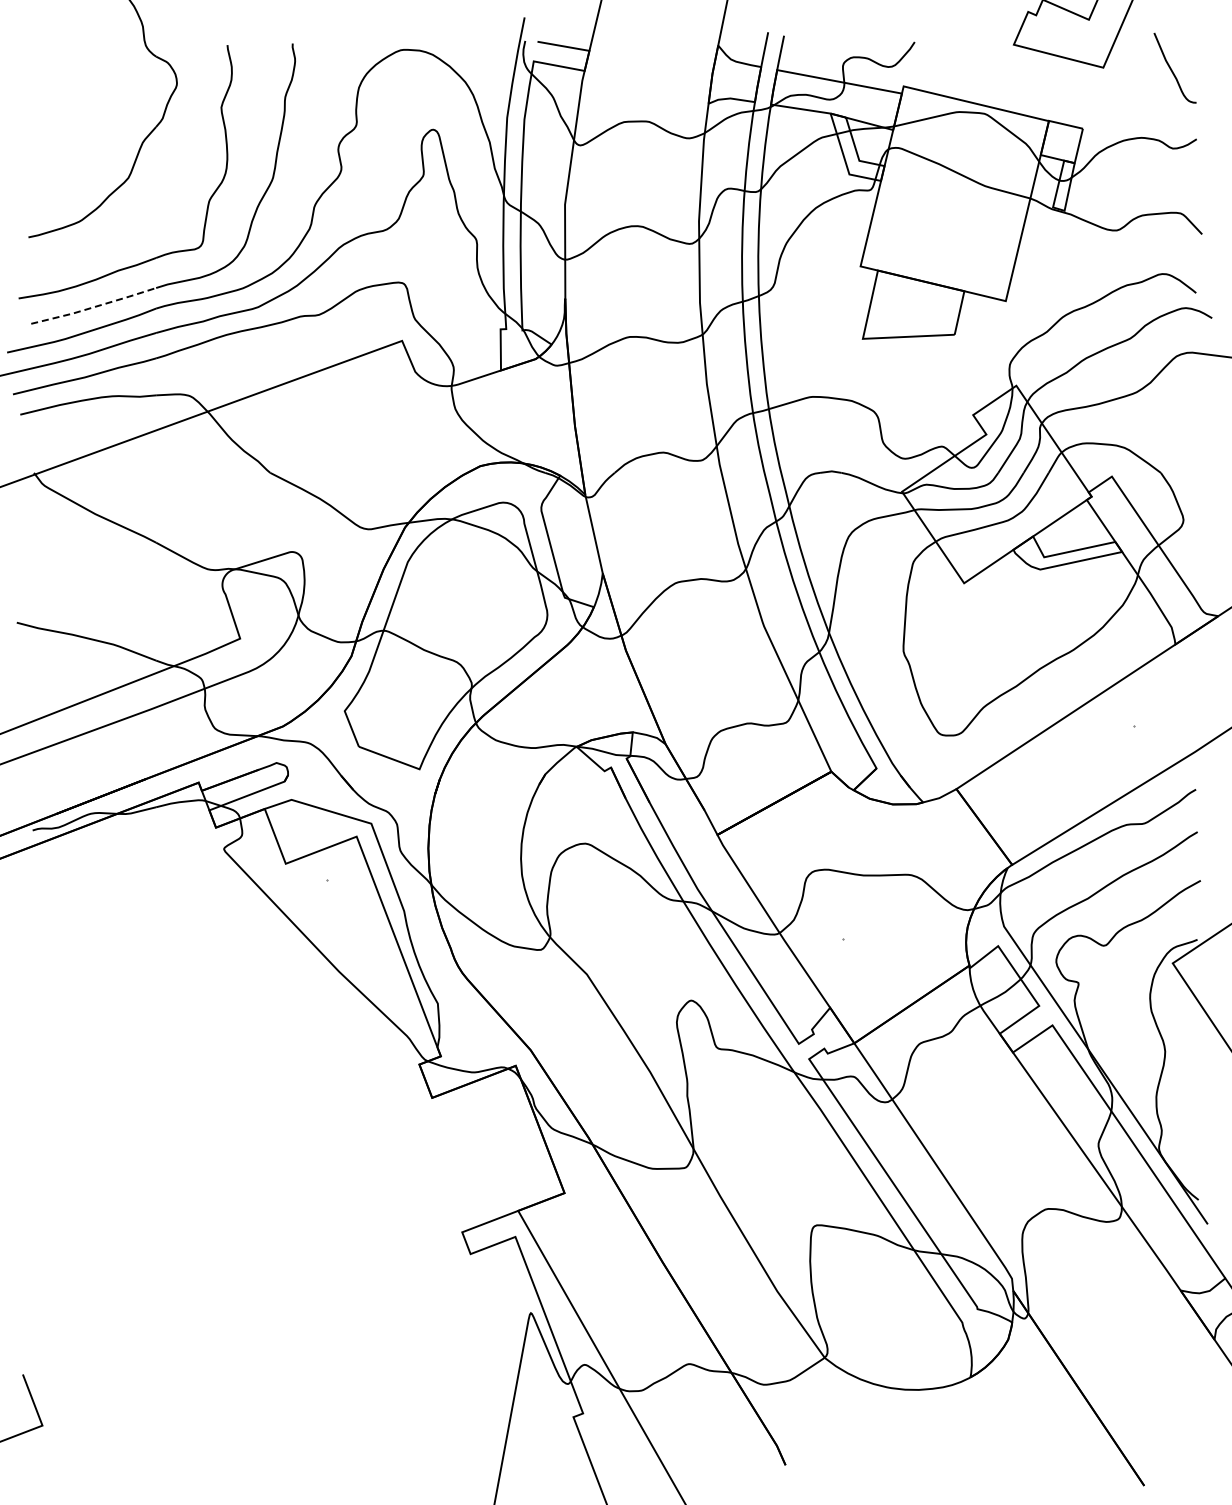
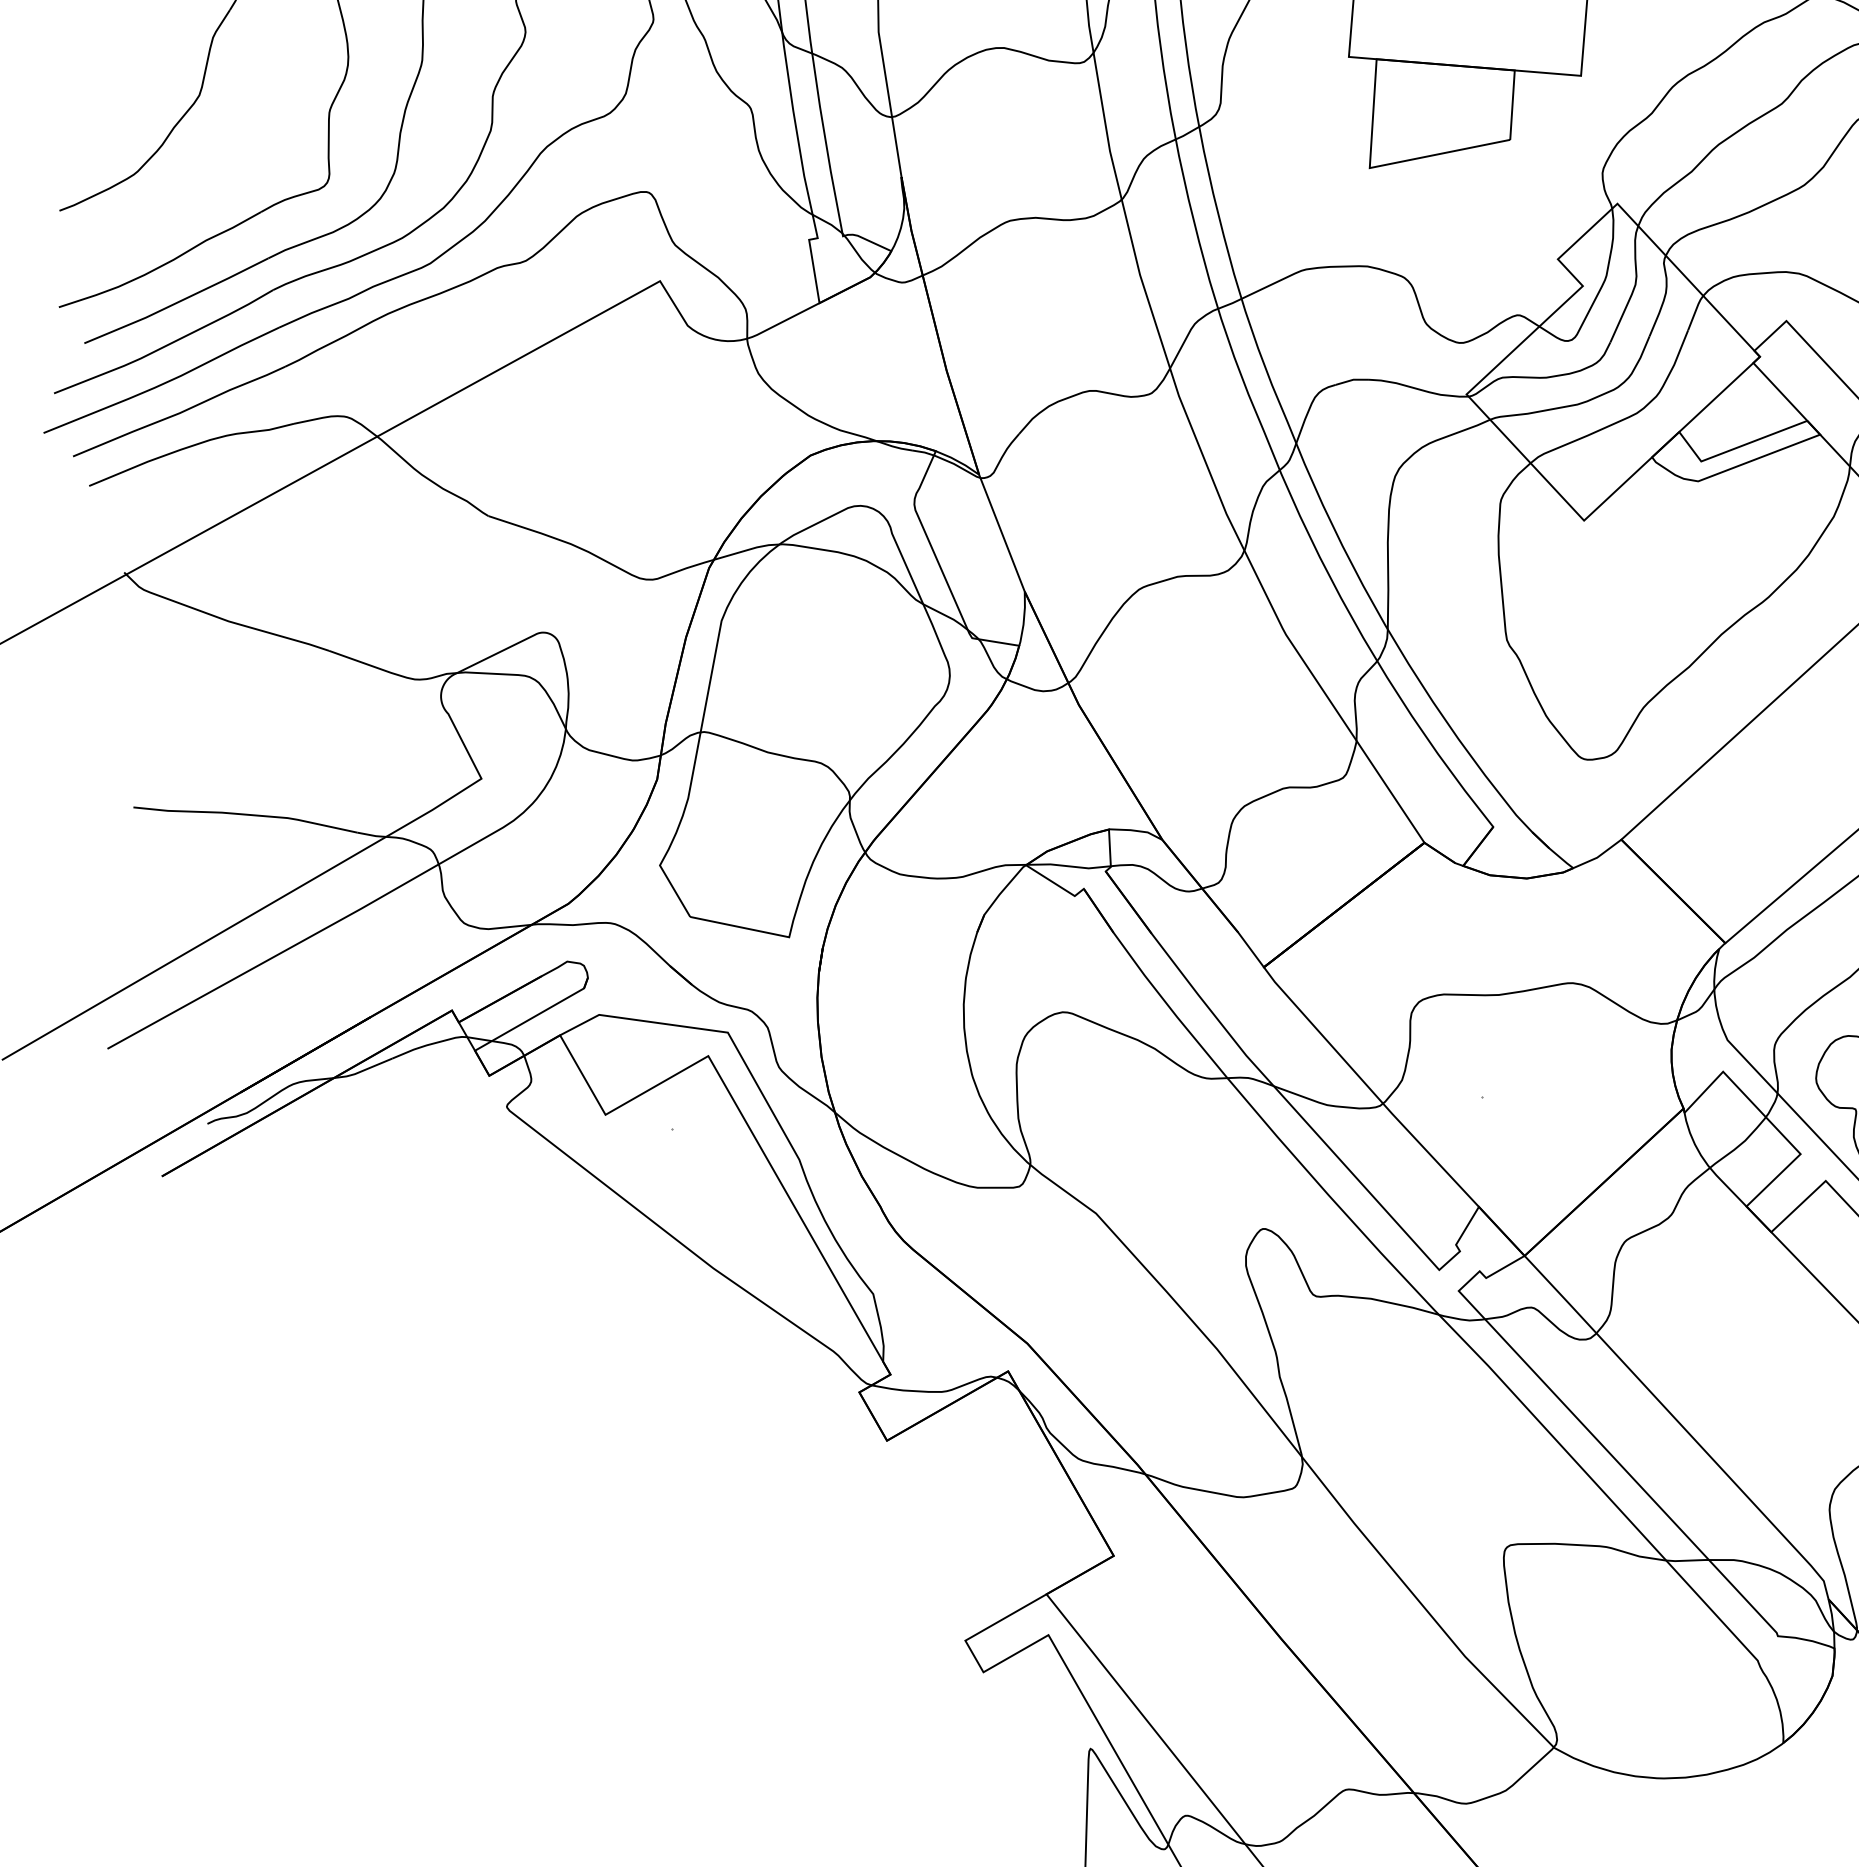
line: (94, 307) -> (177, 303), dashed -> solid

